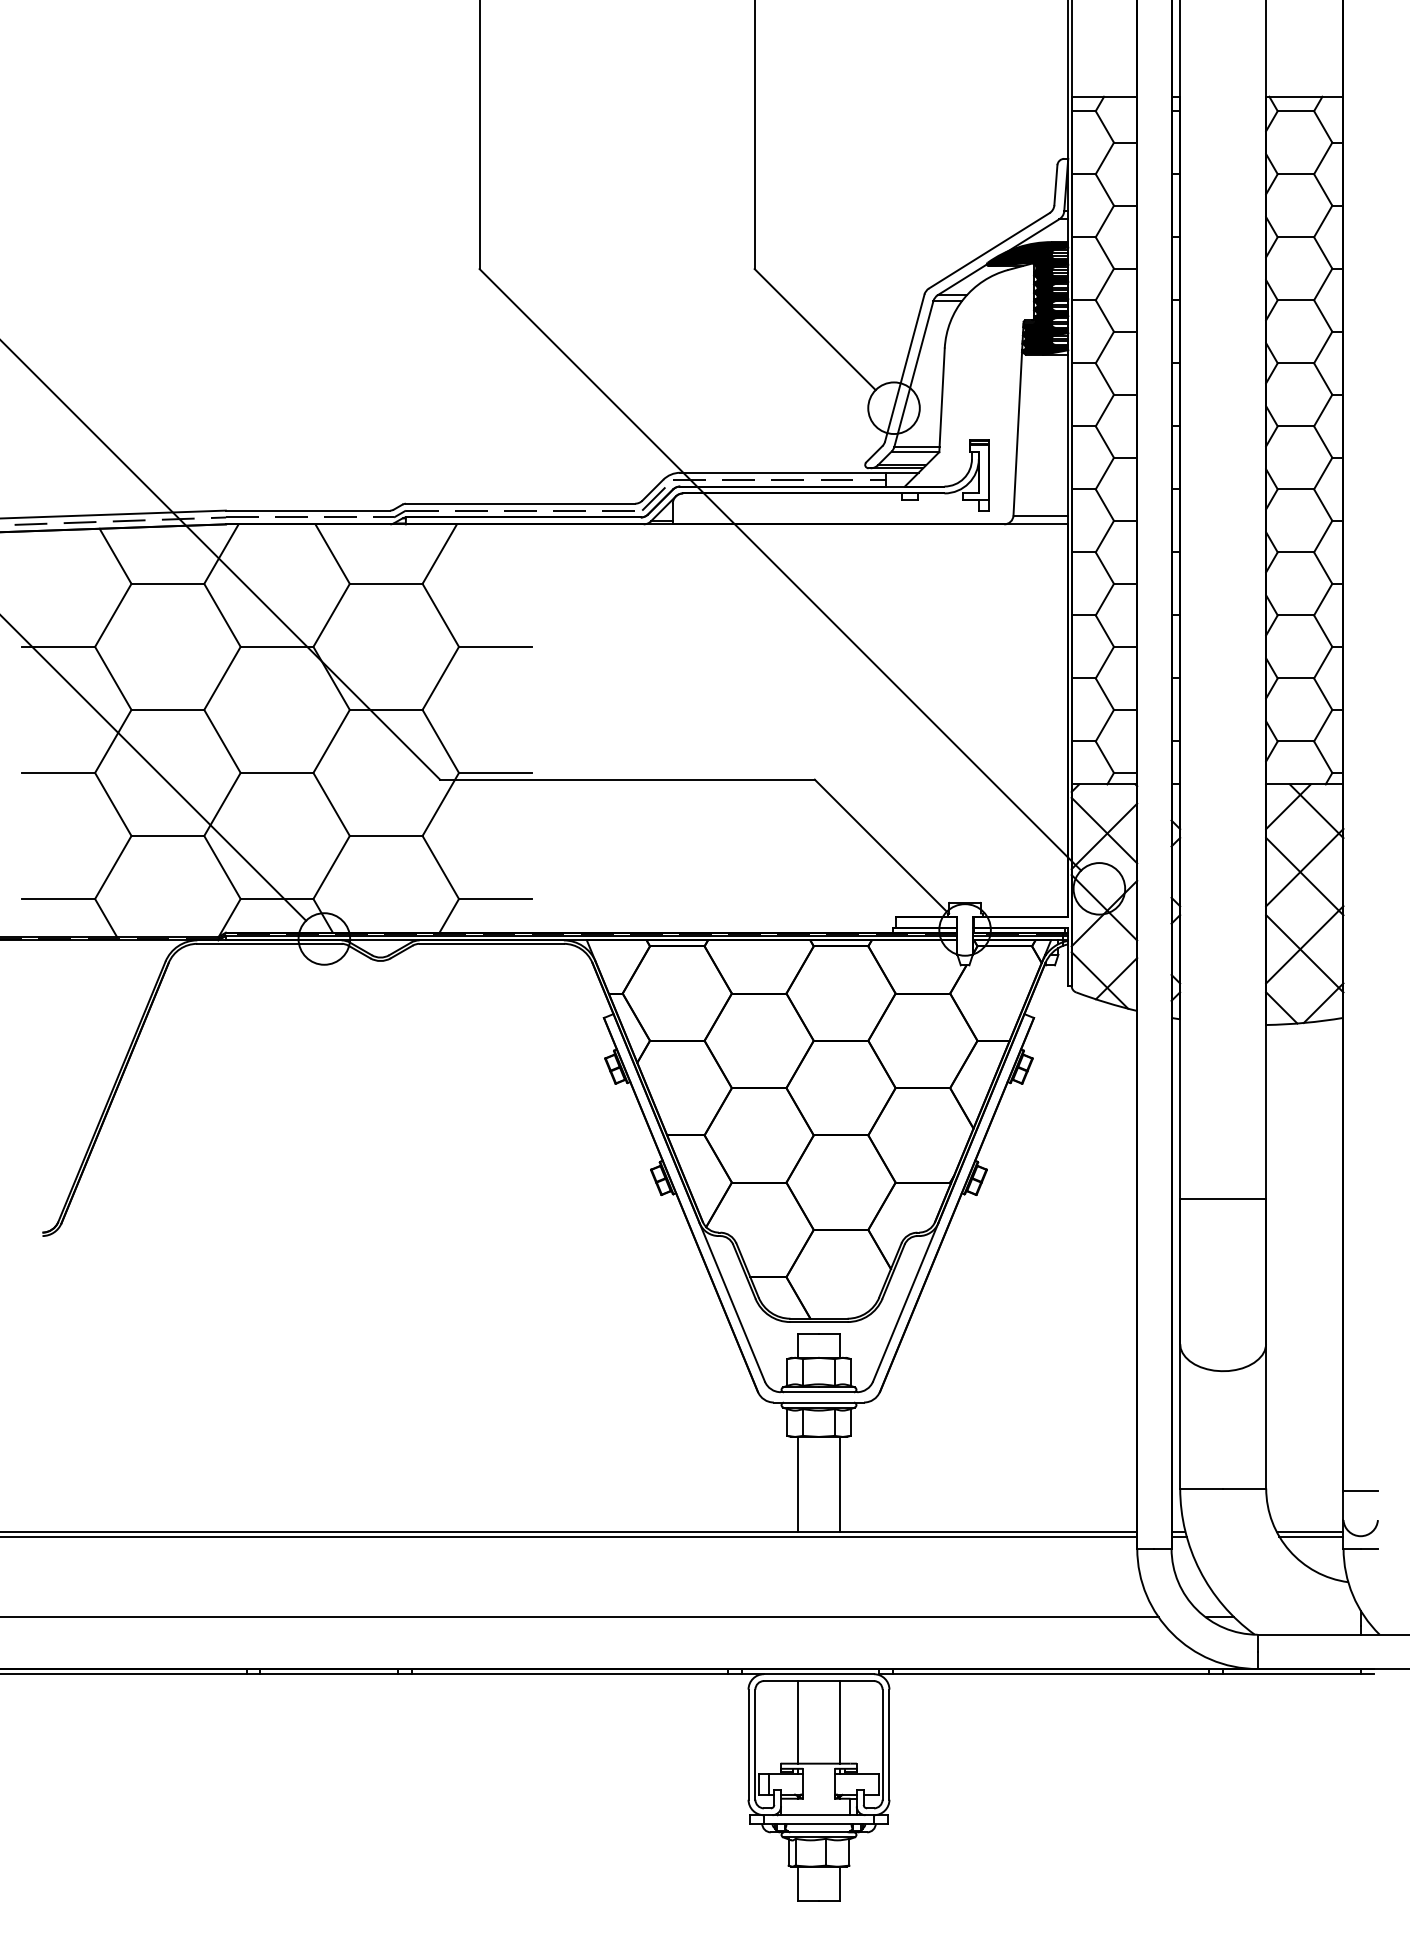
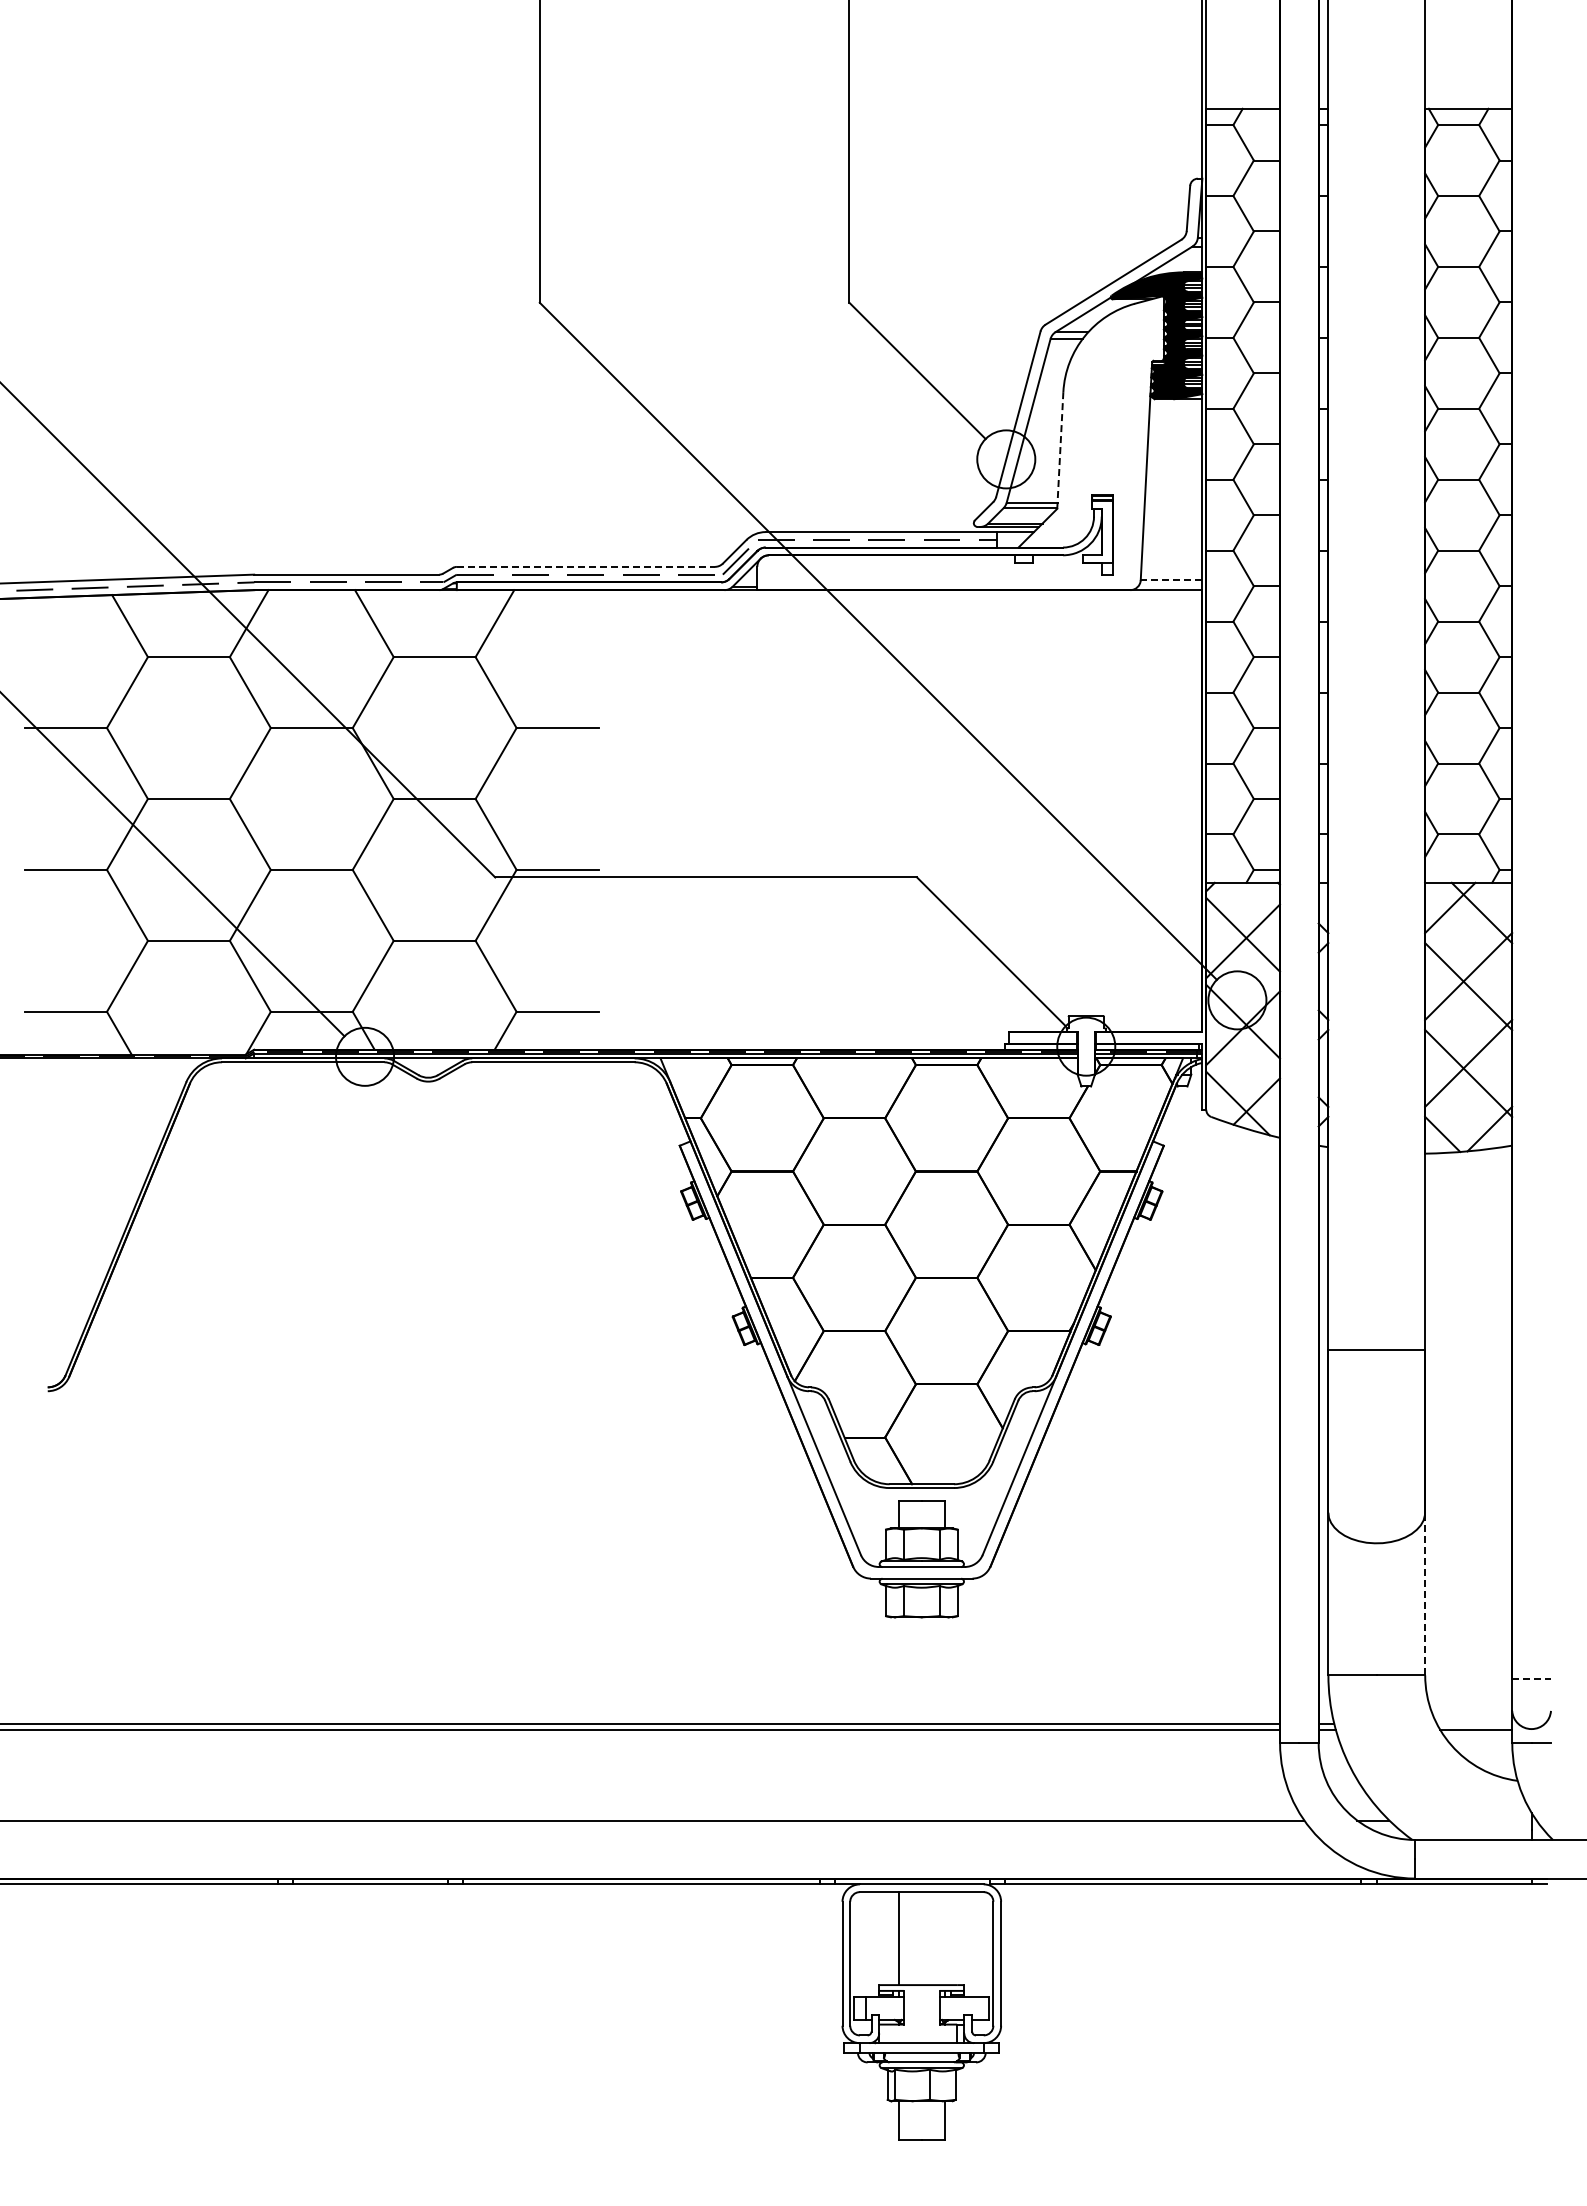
line: (942, 401) -> (1060, 451), solid -> dashed
line: (520, 503) -> (585, 566), solid -> dashed
line: (1040, 515) -> (1171, 580), solid -> dashed
line: (1266, 1415) -> (1425, 1593), solid -> dashed
line: (798, 1484) -> (898, 1670), removed
line: (839, 1484) -> (944, 1670), removed
line: (1361, 1491) -> (1532, 1678), solid -> dashed
line: (1310, 1531) -> (1474, 1723), removed
line: (839, 1722) -> (944, 1938), removed

